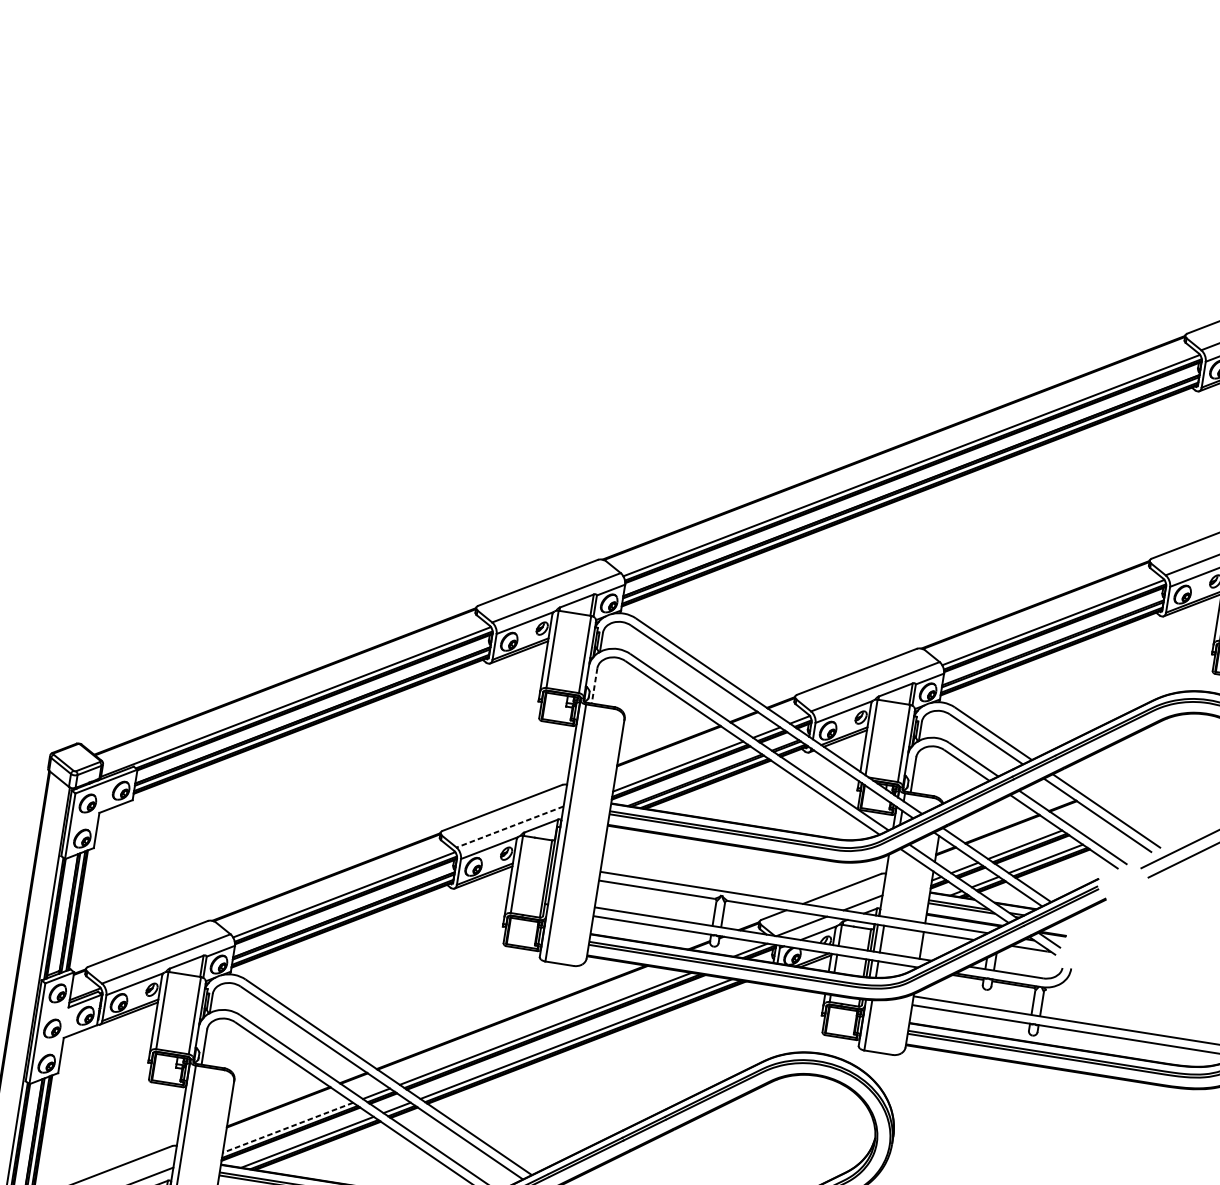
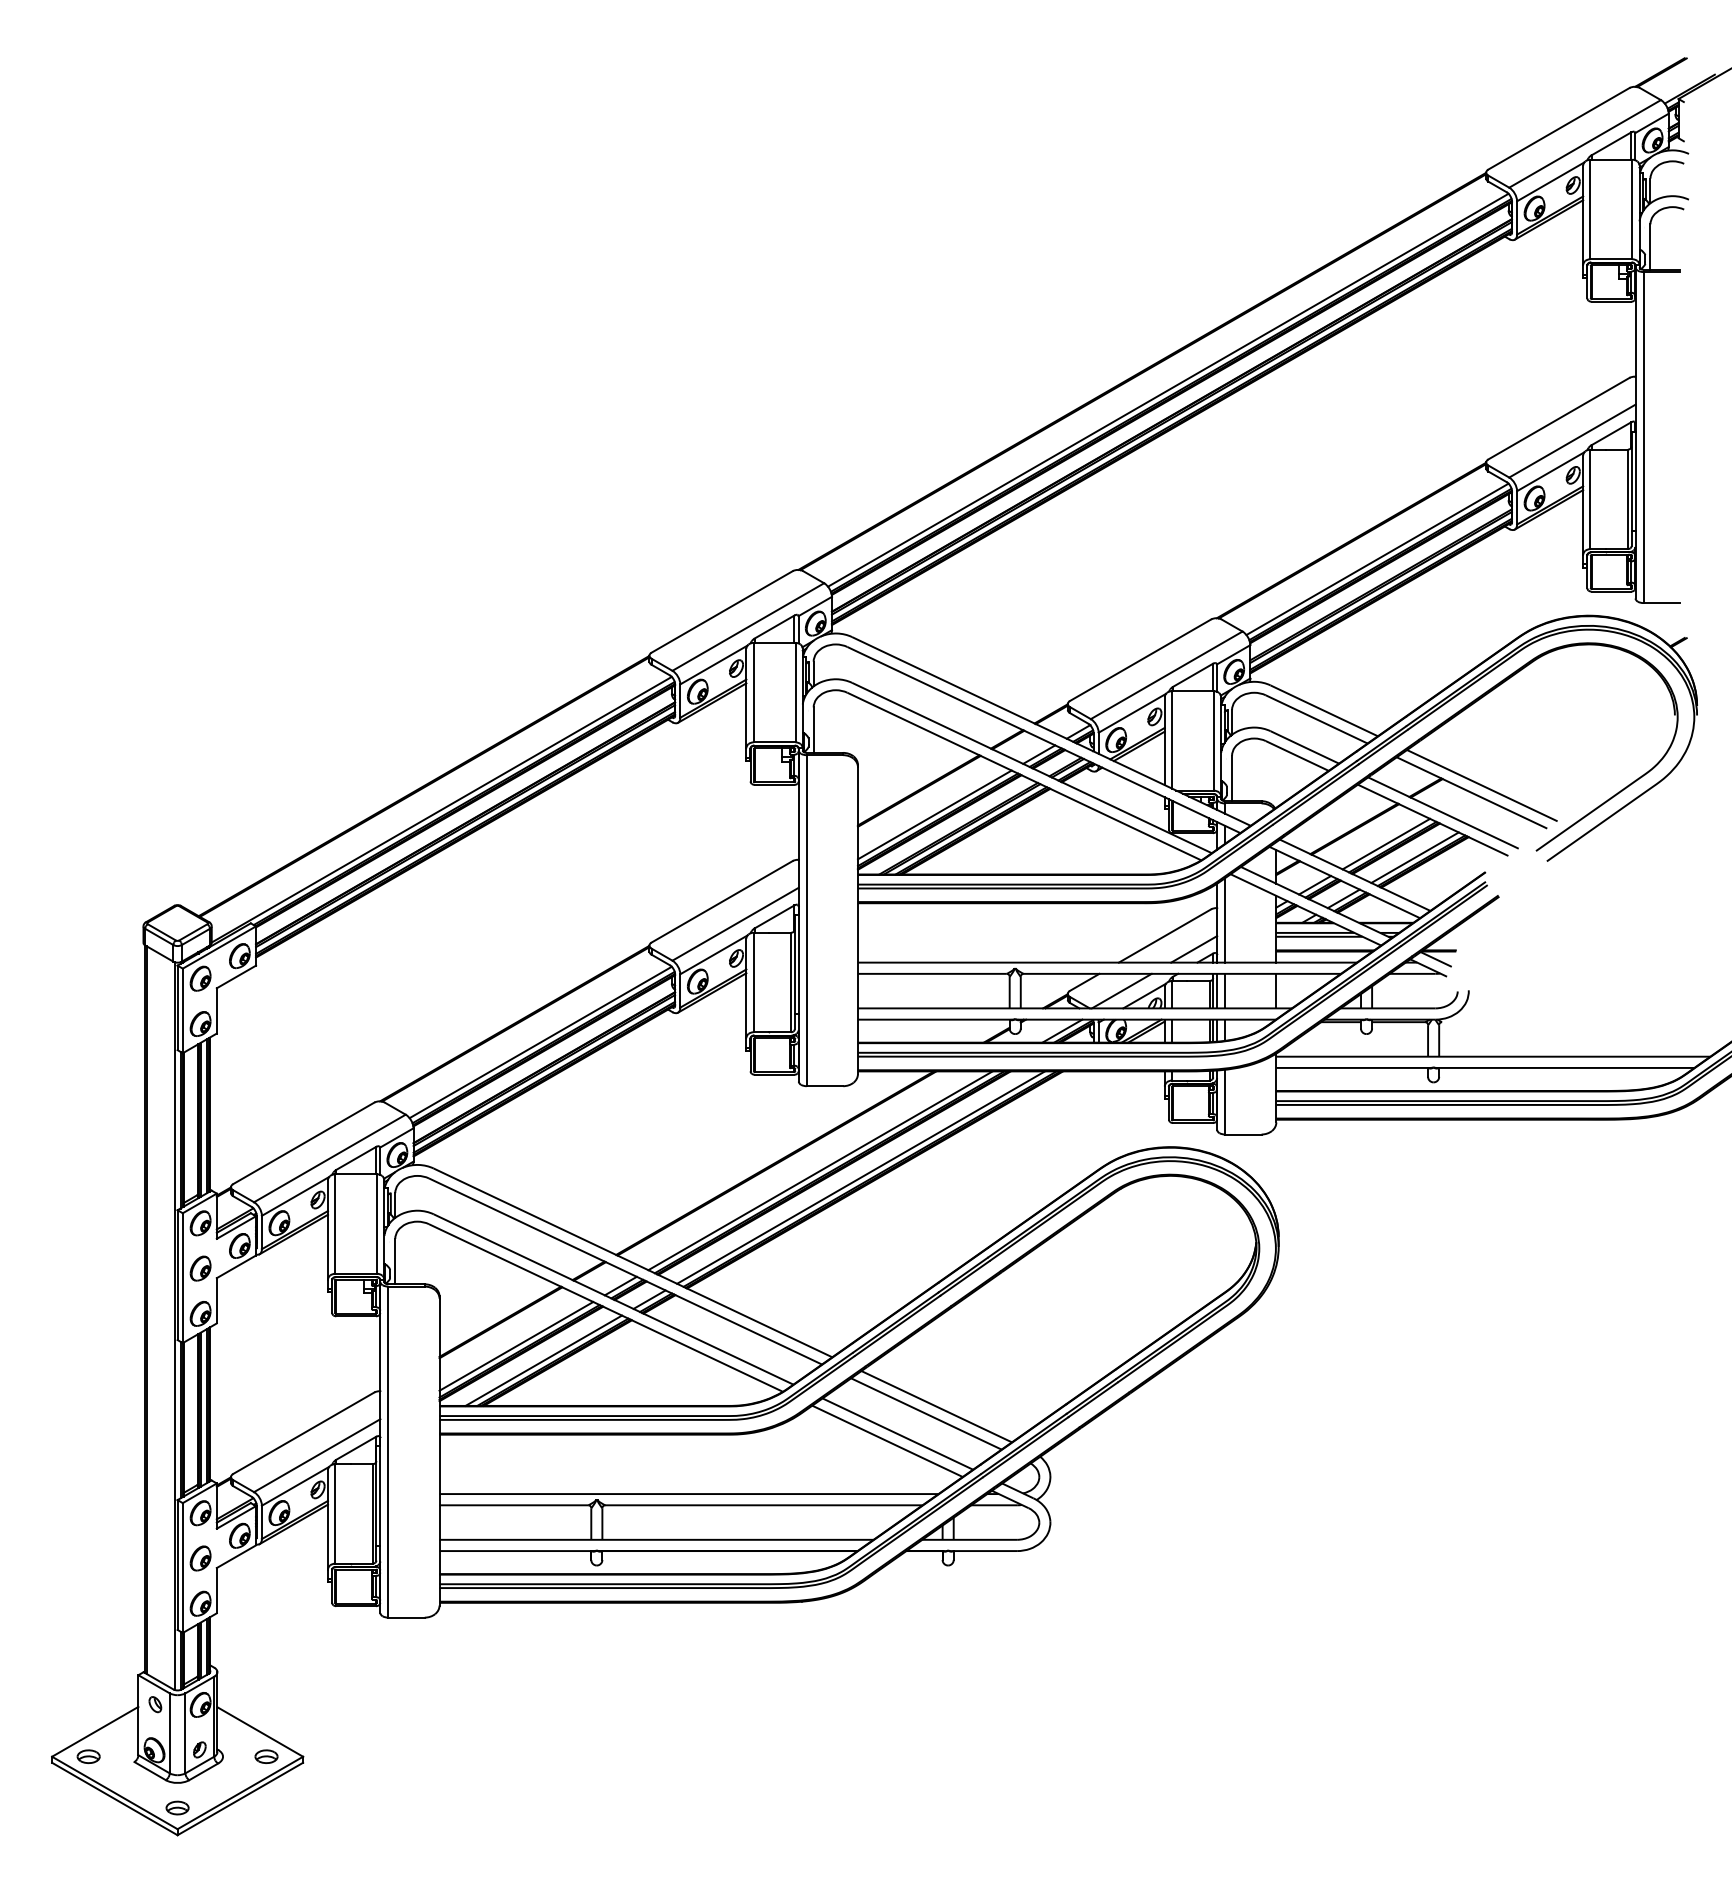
line: (594, 686) -> (813, 730), dashed -> solid
line: (509, 827) -> (735, 924), dashed -> solid
line: (891, 883) -> (1225, 919), added
line: (288, 1127) -> (516, 1346), dashed -> solid

